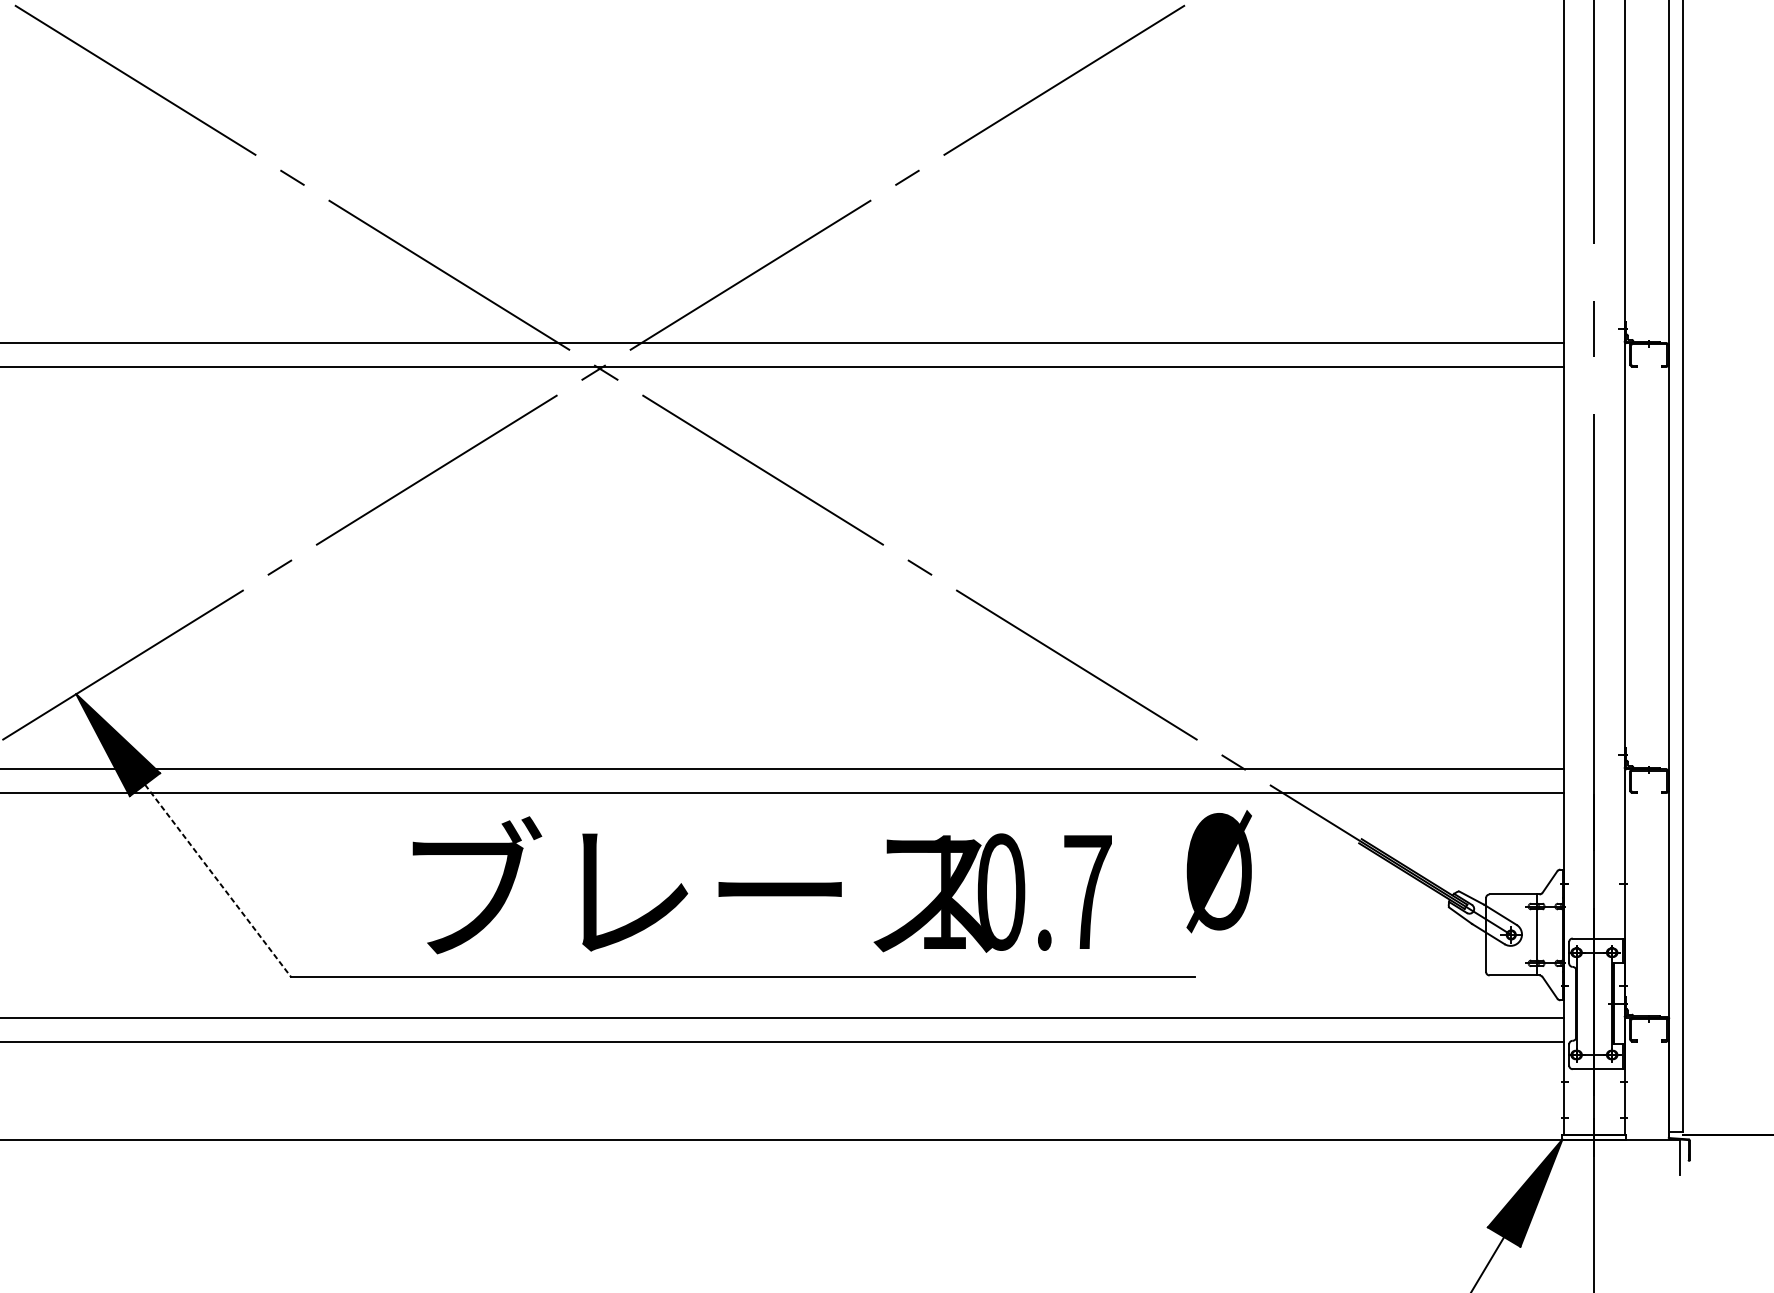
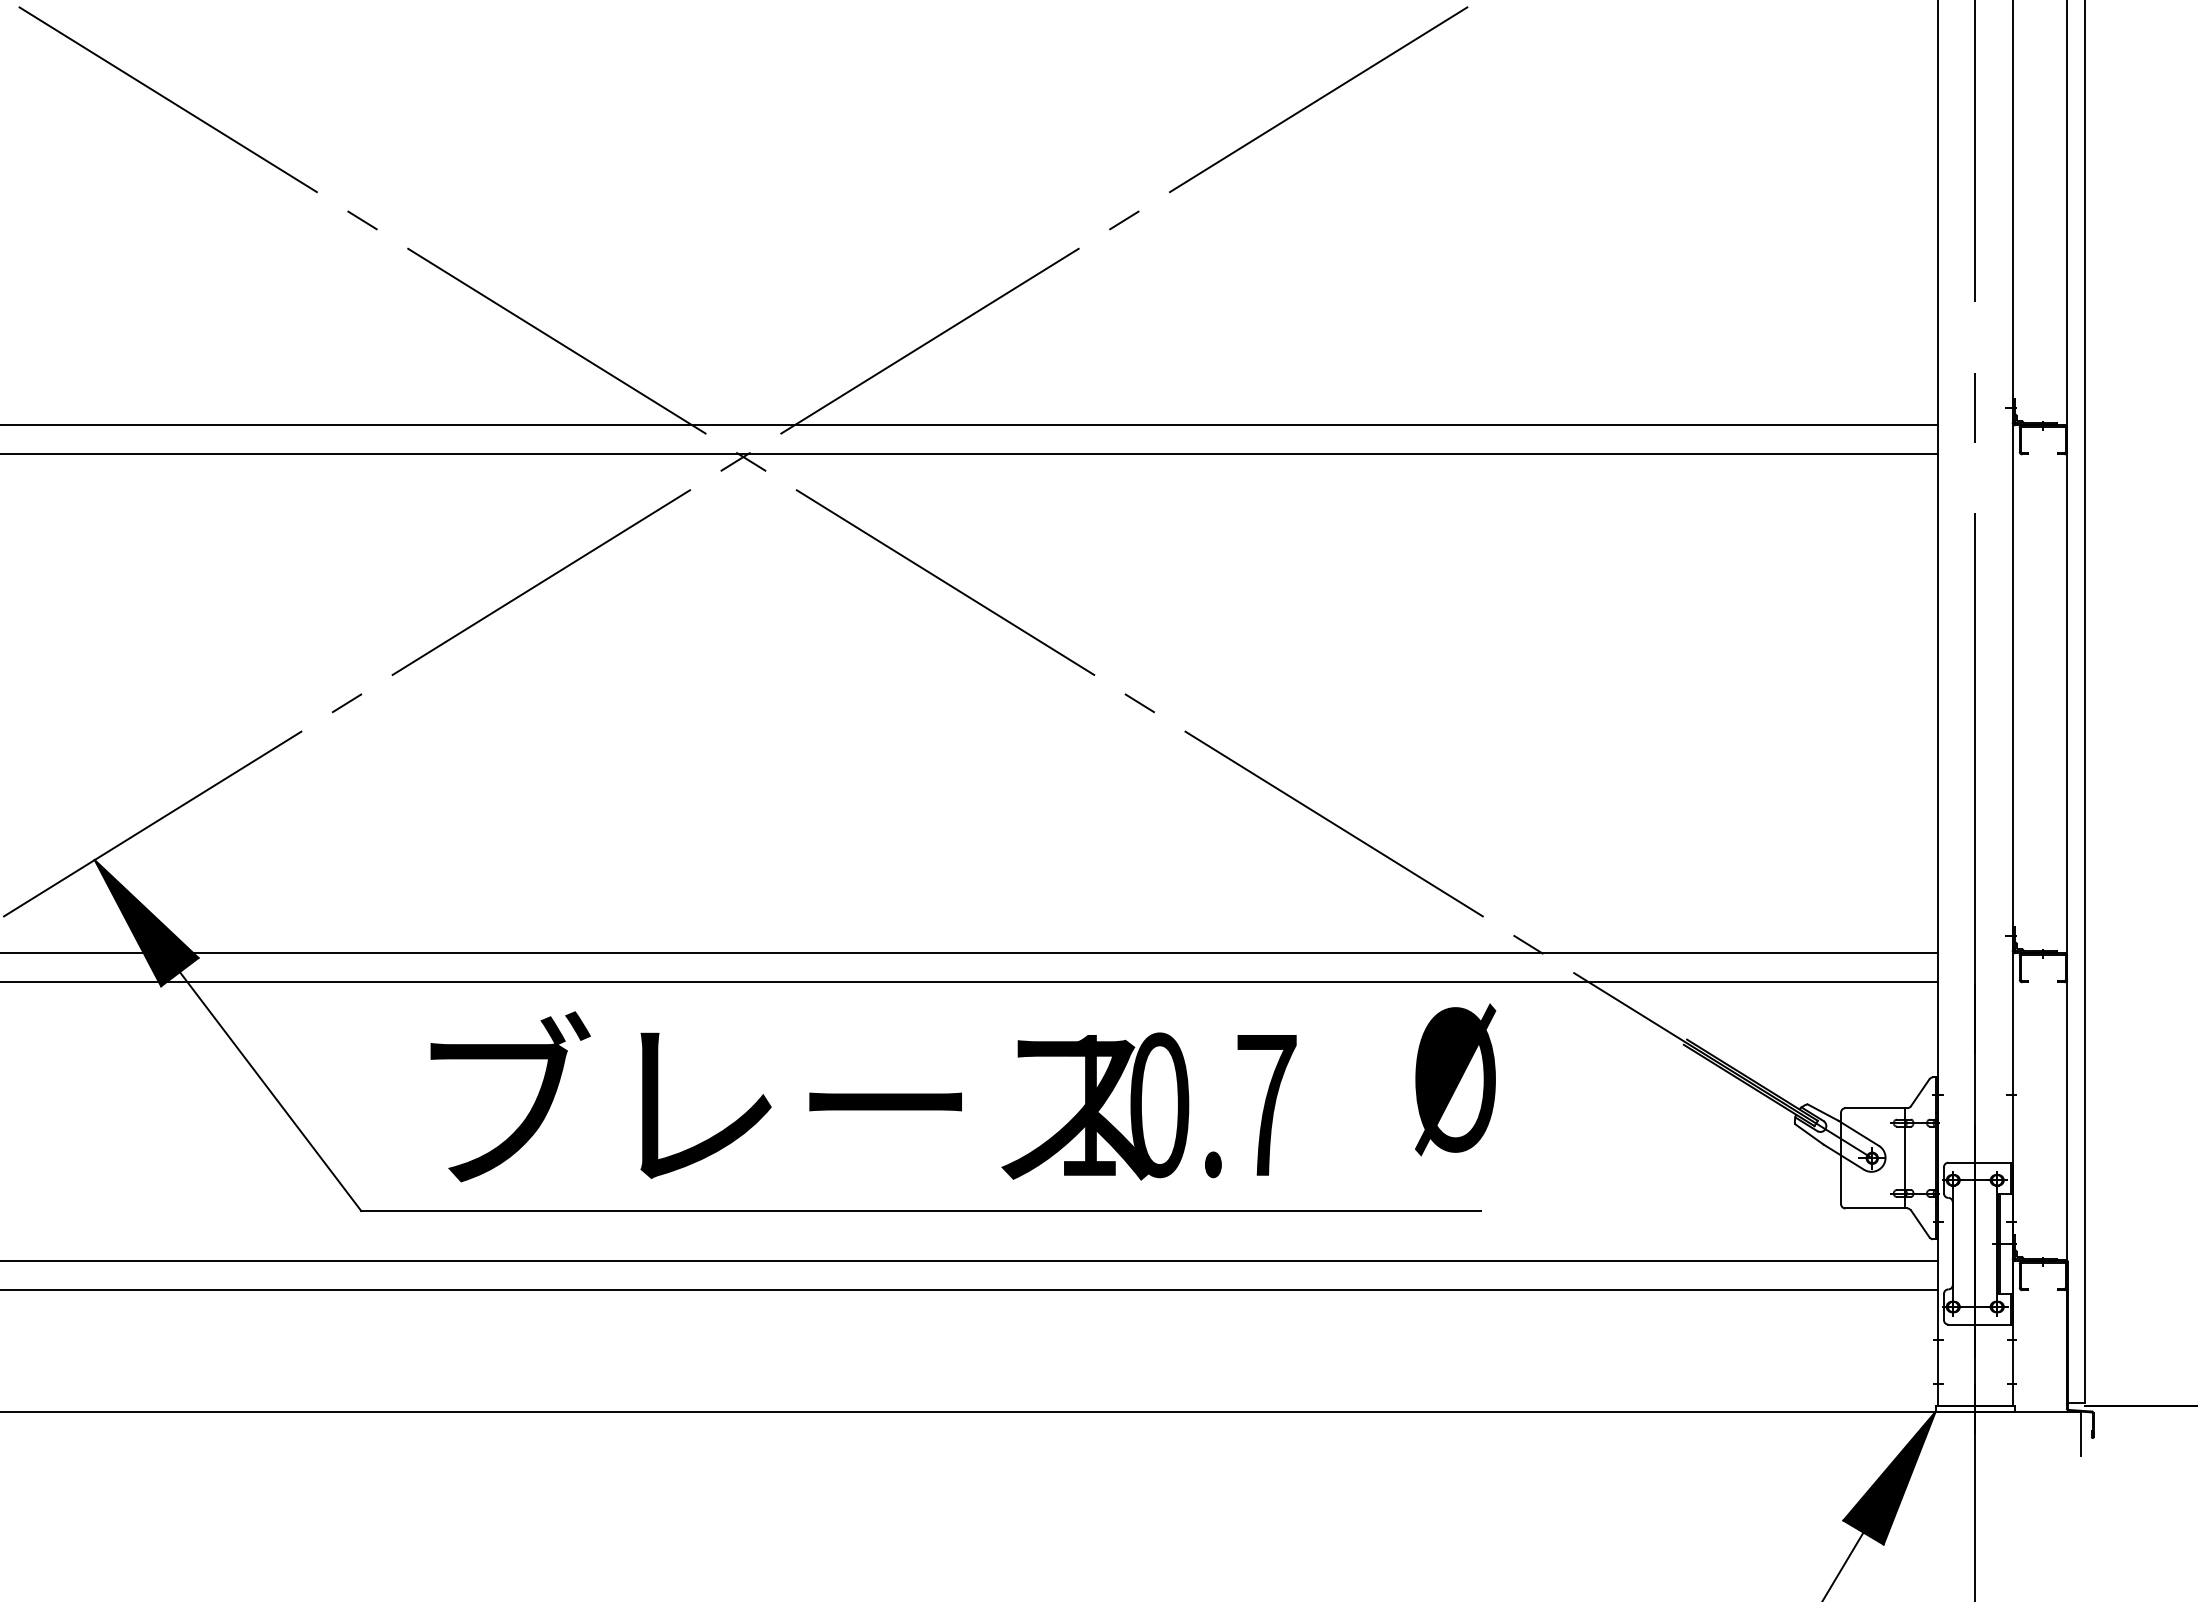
text: (1219, 871) -> (1455, 1079), moved
line: (218, 881) -> (270, 1091), dashed -> solid
text: (762, 885) -> (863, 1096), moved

